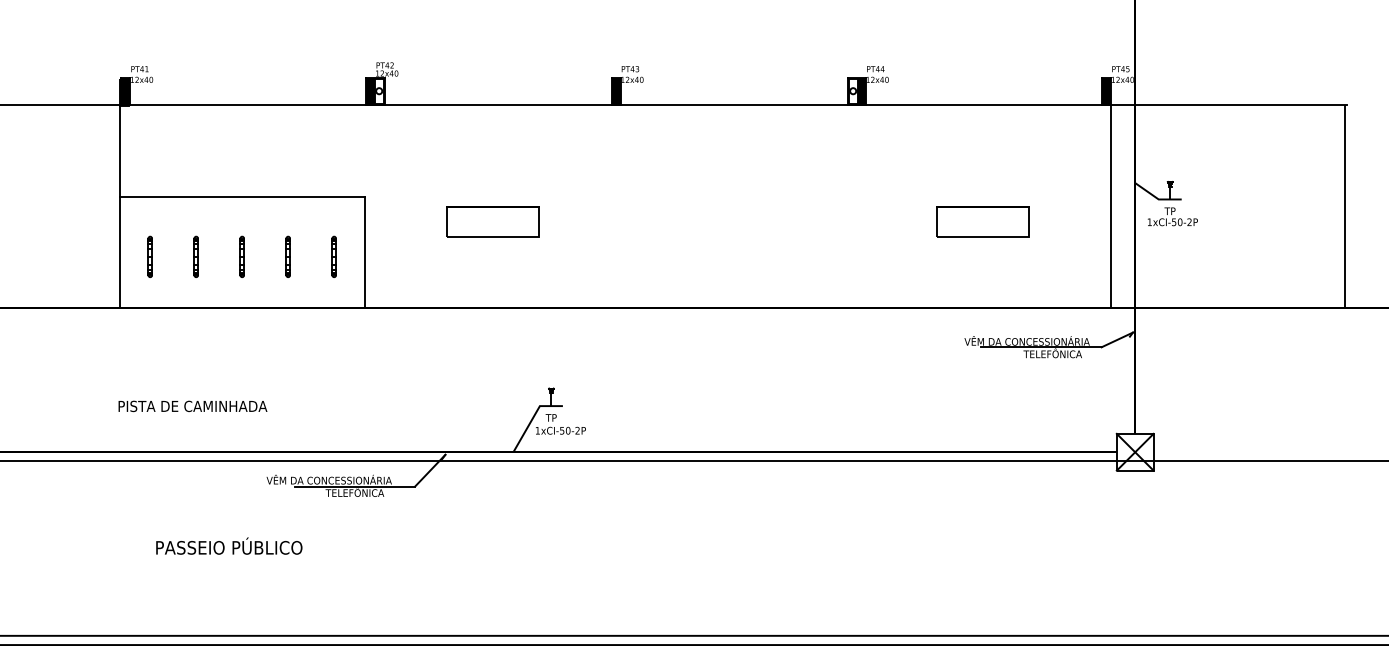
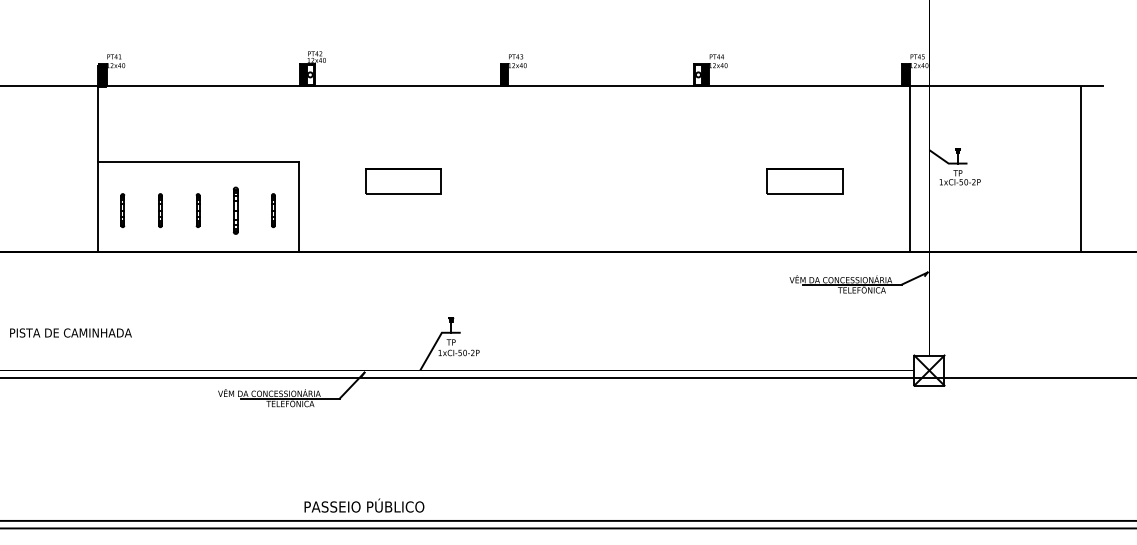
line: (1344, 206) -> (1080, 169), moved
part: (287, 256) -> (235, 210), size x1.4
text: (192, 406) -> (70, 333), moved
text: (229, 545) -> (364, 505), moved

